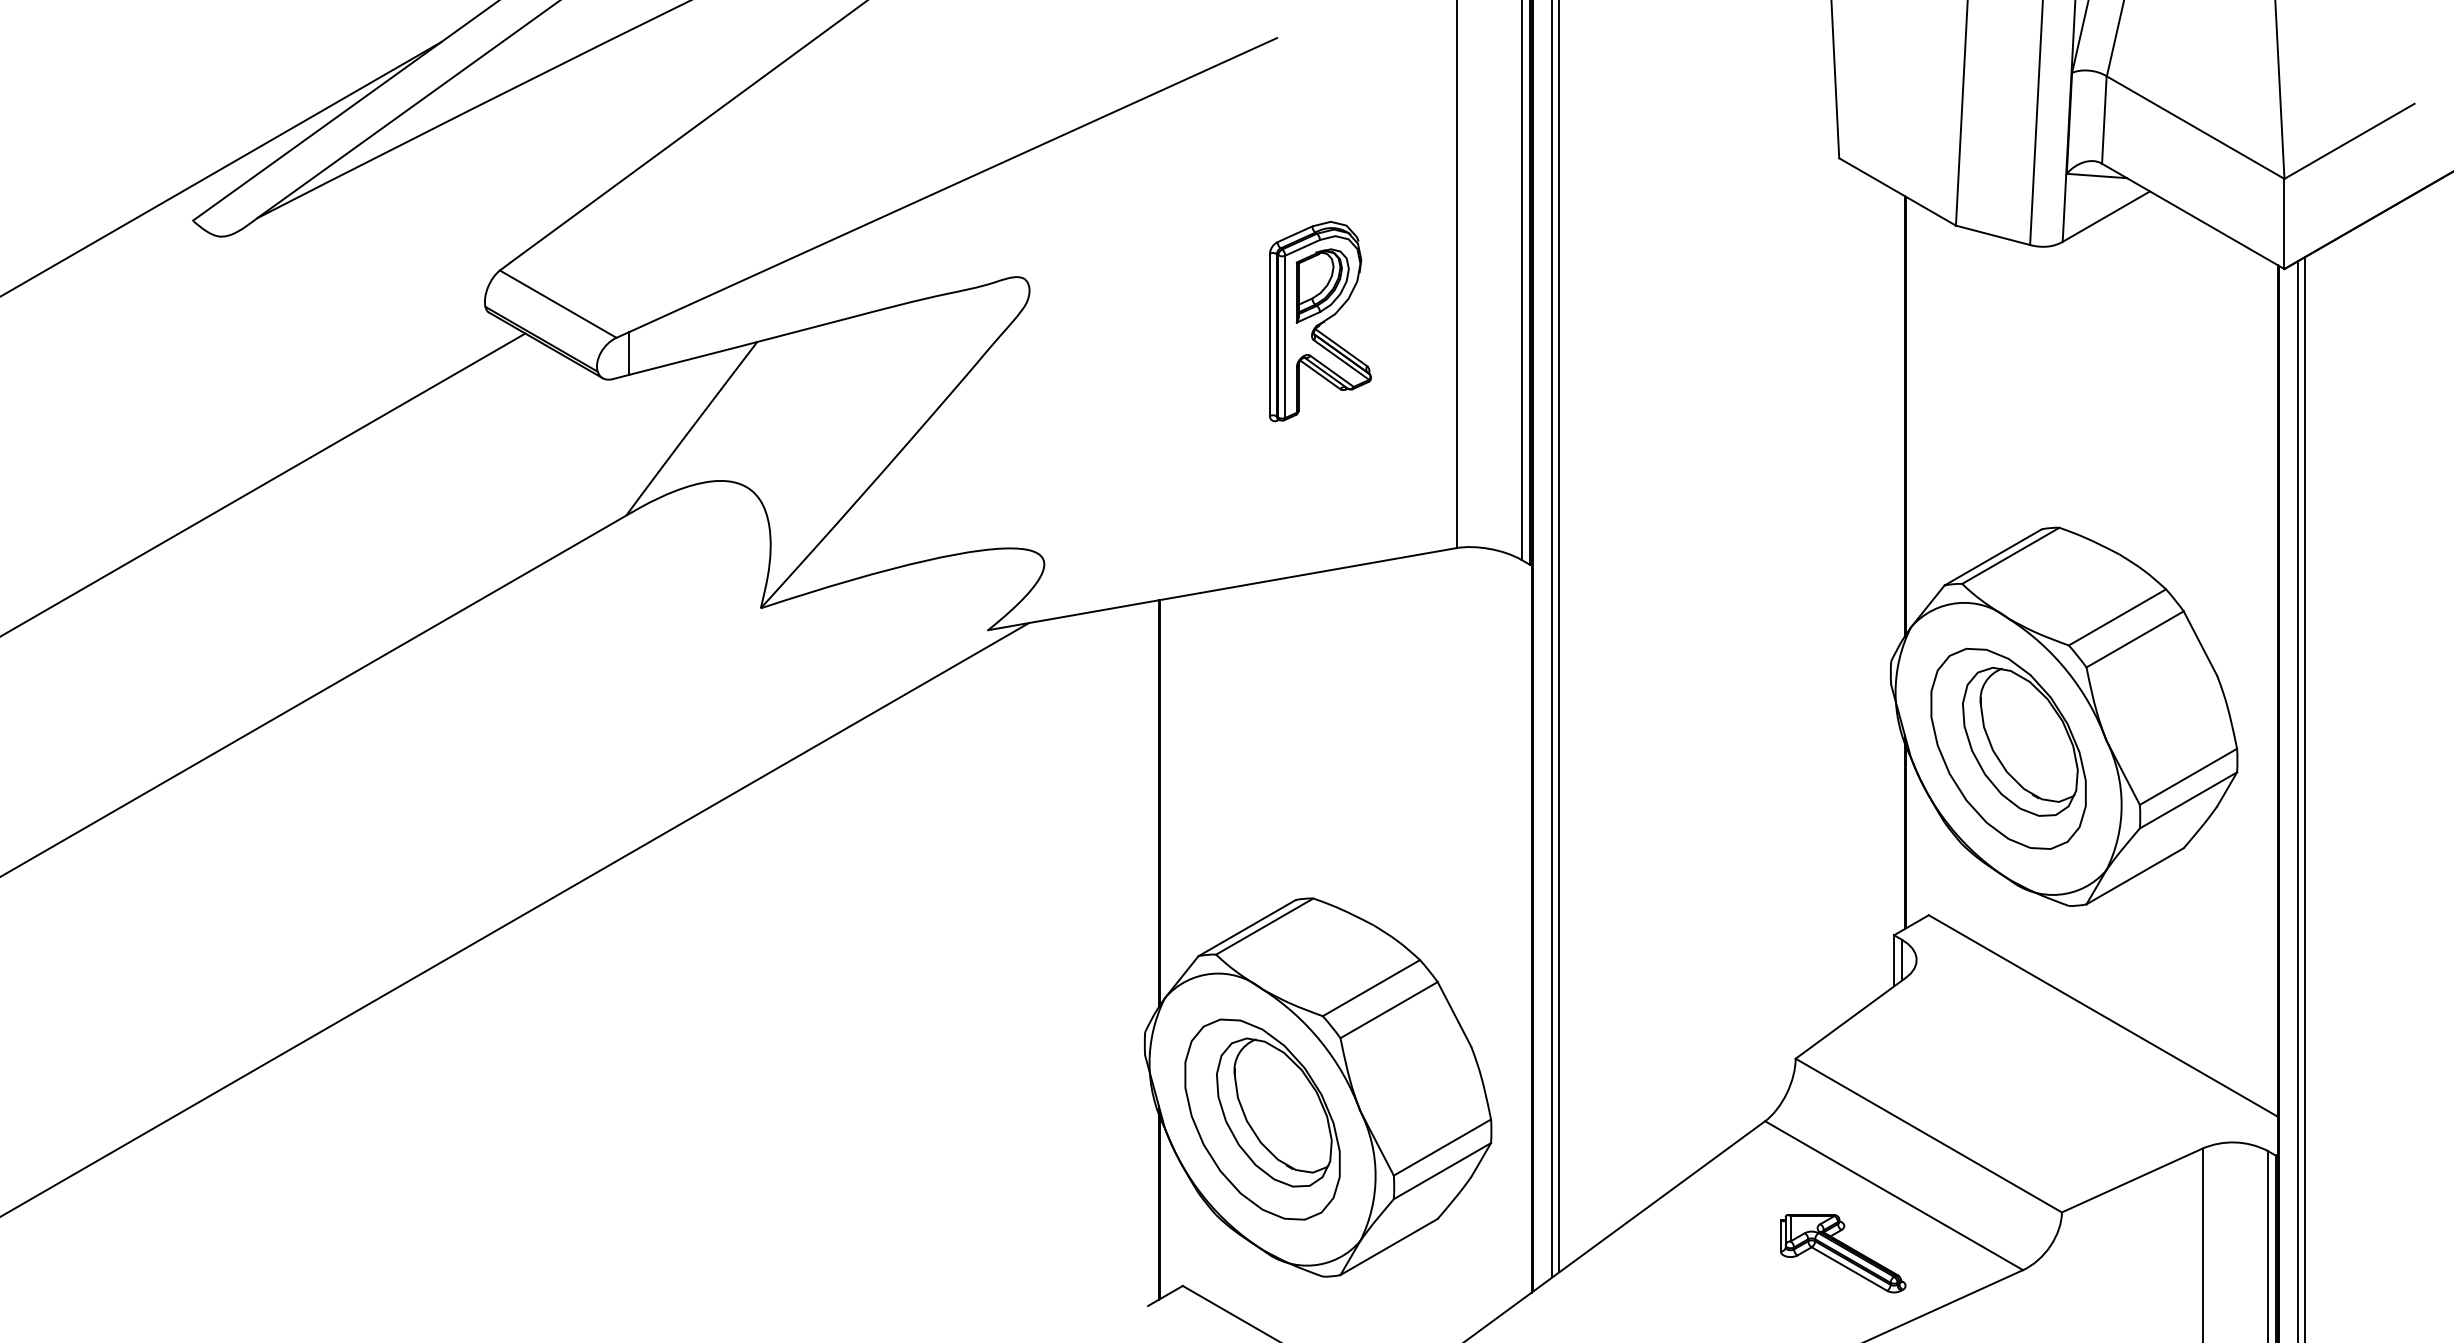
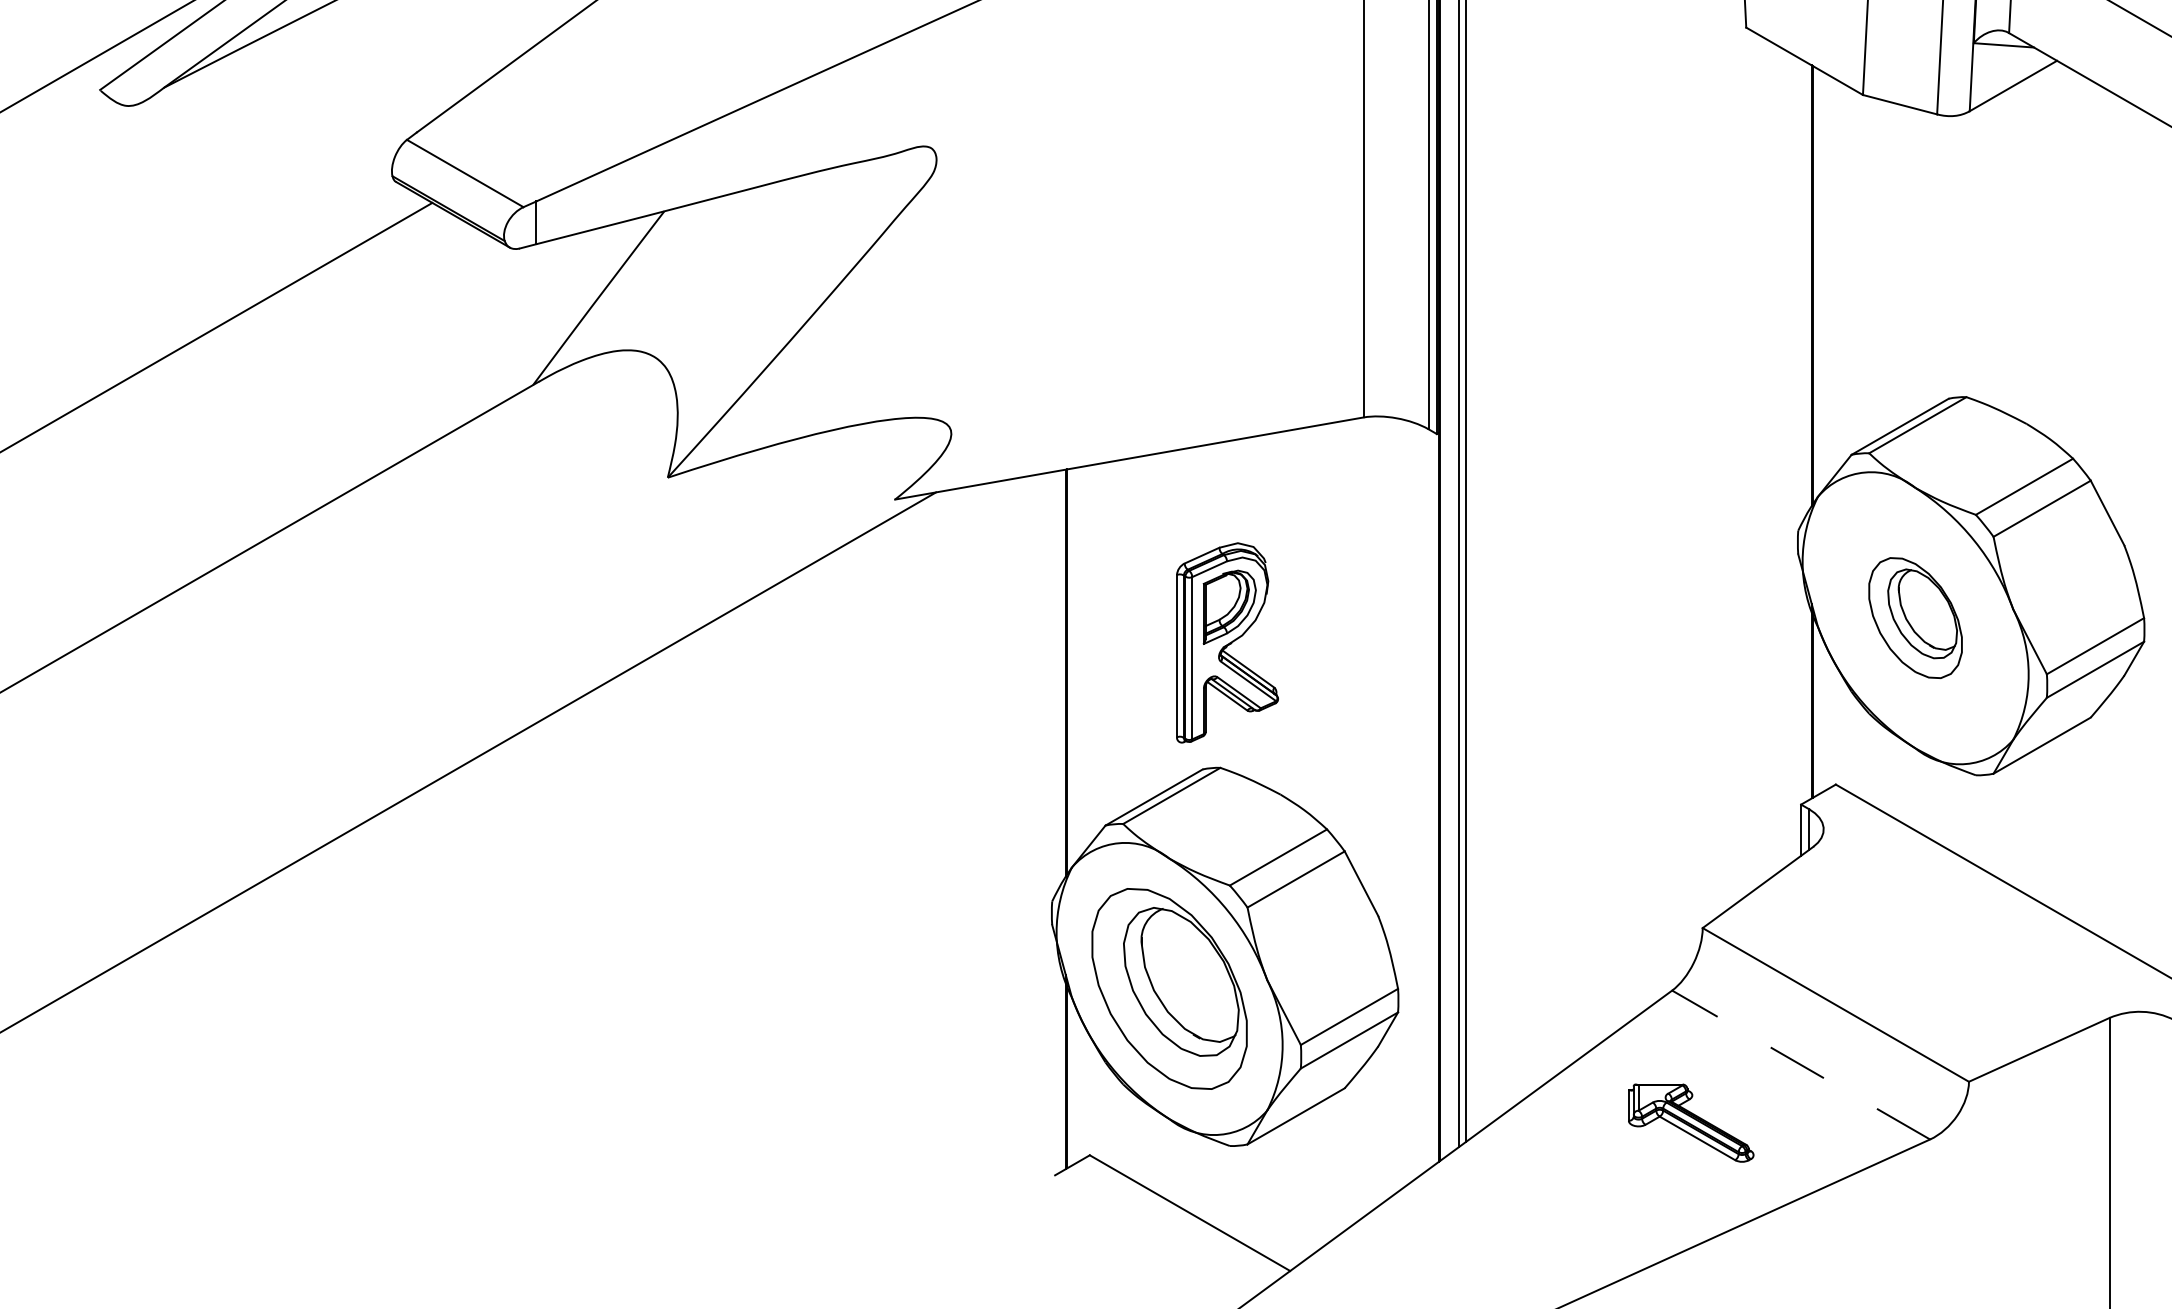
part: (1320, 321) -> (1227, 642), moved
part: (2008, 748) -> (1915, 617), size x0.6
line: (1894, 1195) -> (1801, 1064), solid -> dashed
part: (1843, 1253) -> (1691, 1122), moved

